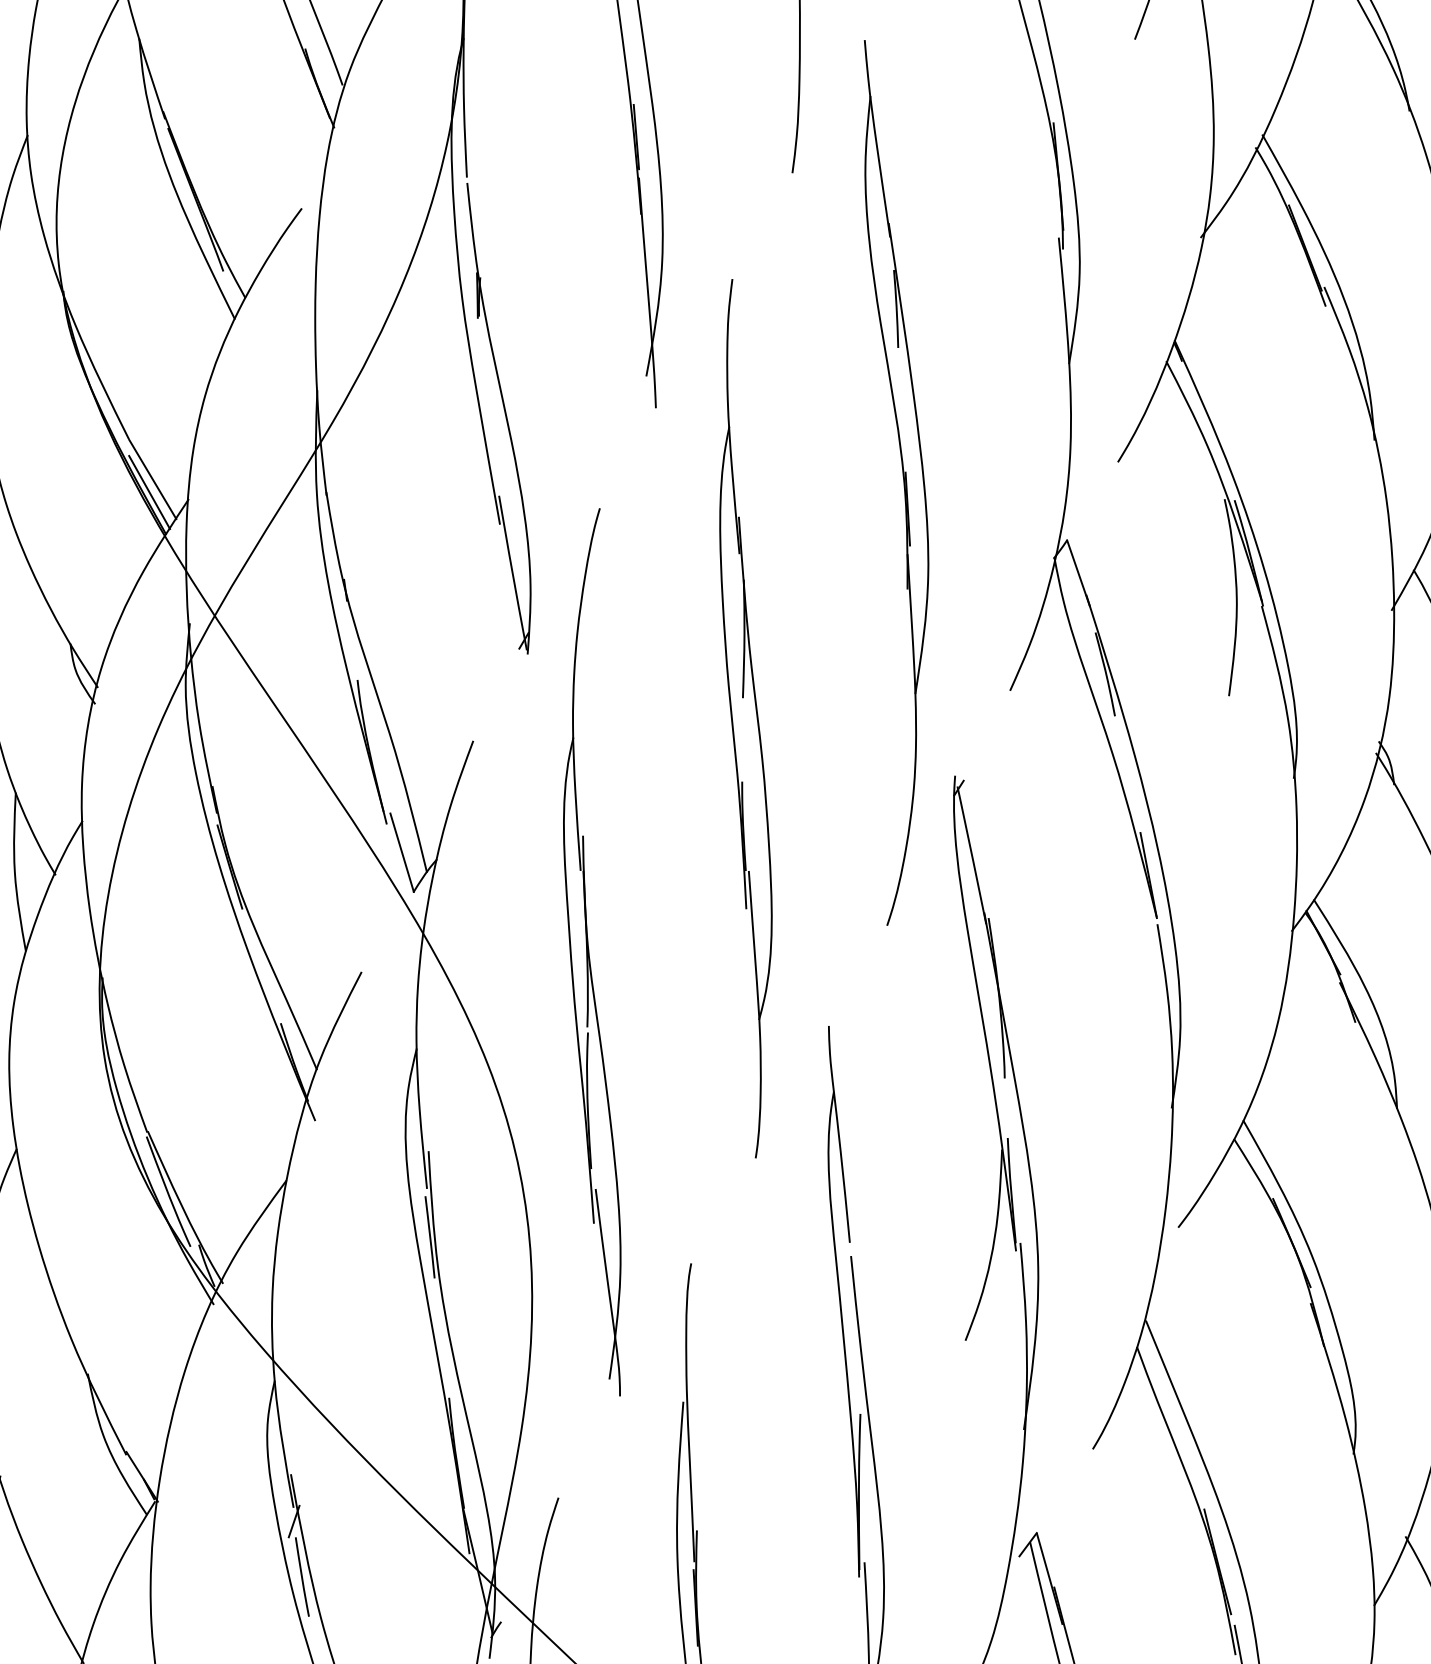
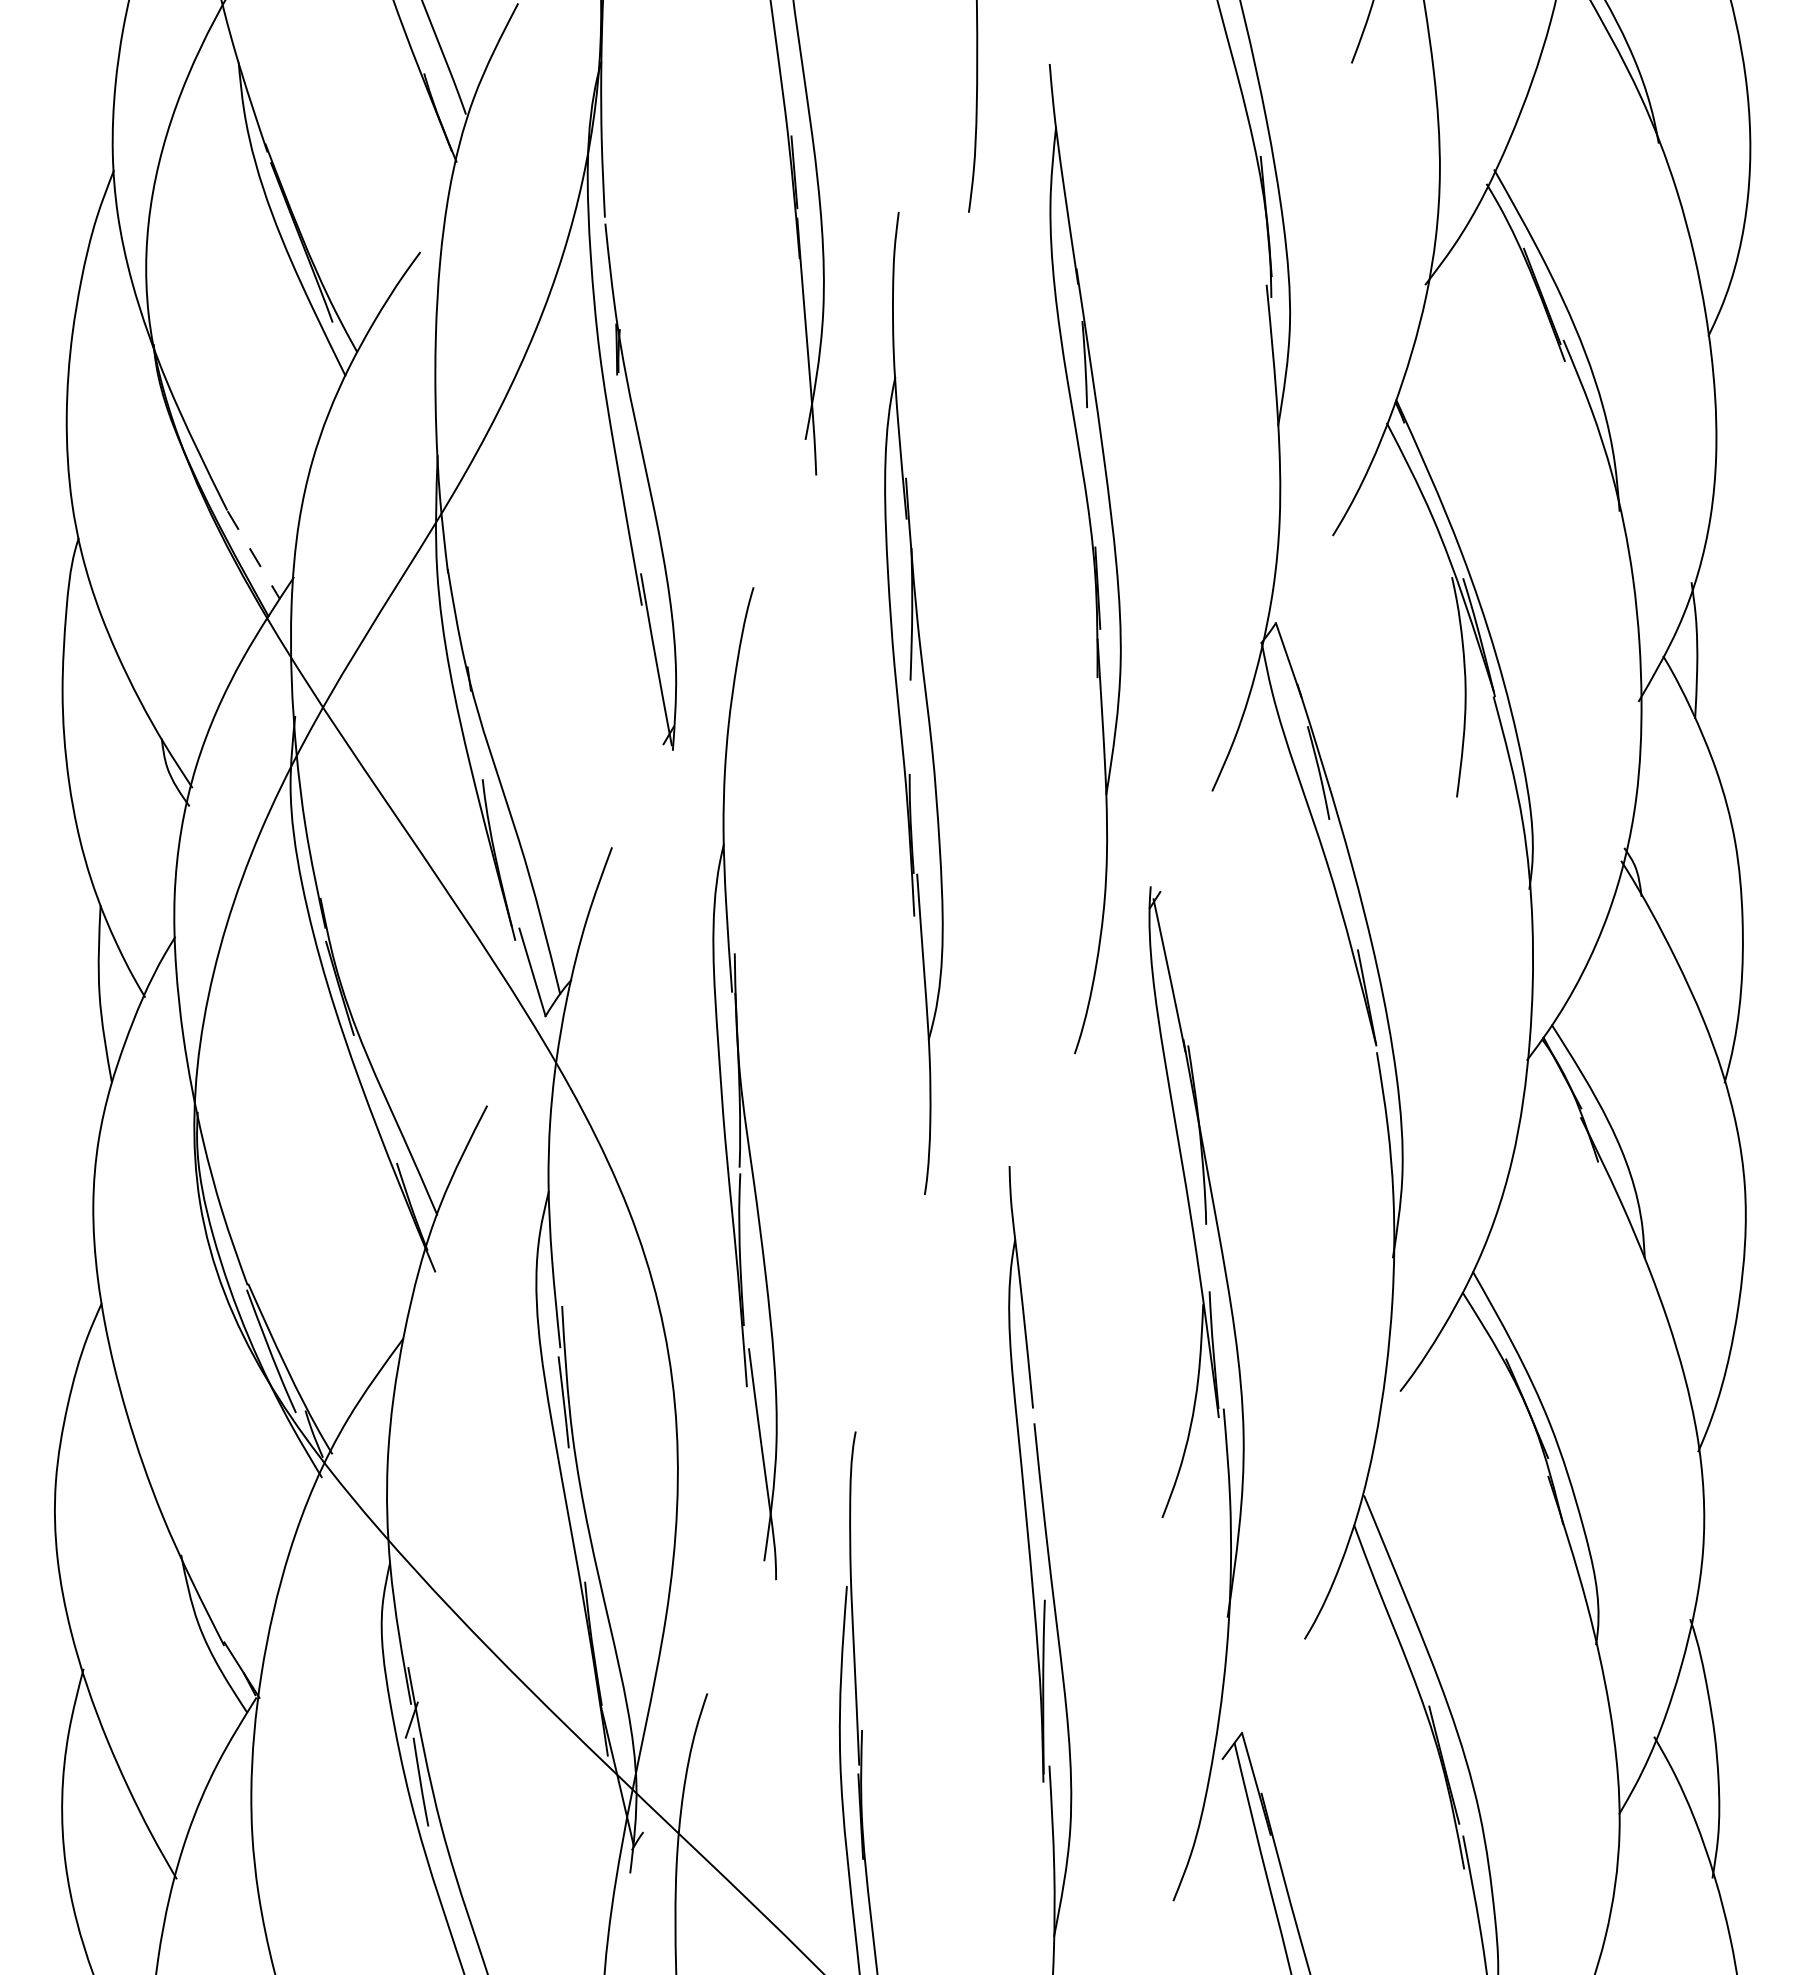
line: (153, 479) -> (254, 555), solid -> dashed
line: (149, 492) -> (250, 569), removed
part: (756, 716) -> (925, 701), moved

